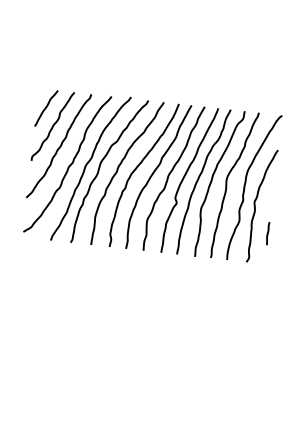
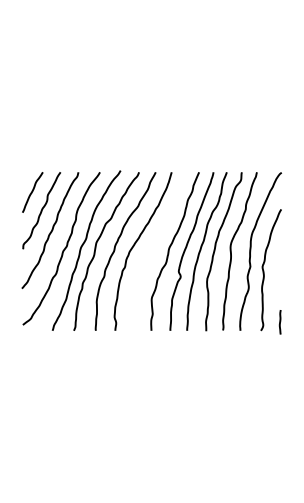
curve: (153, 173) -> (153, 248), removed
line: (267, 233) -> (279, 322), moved

